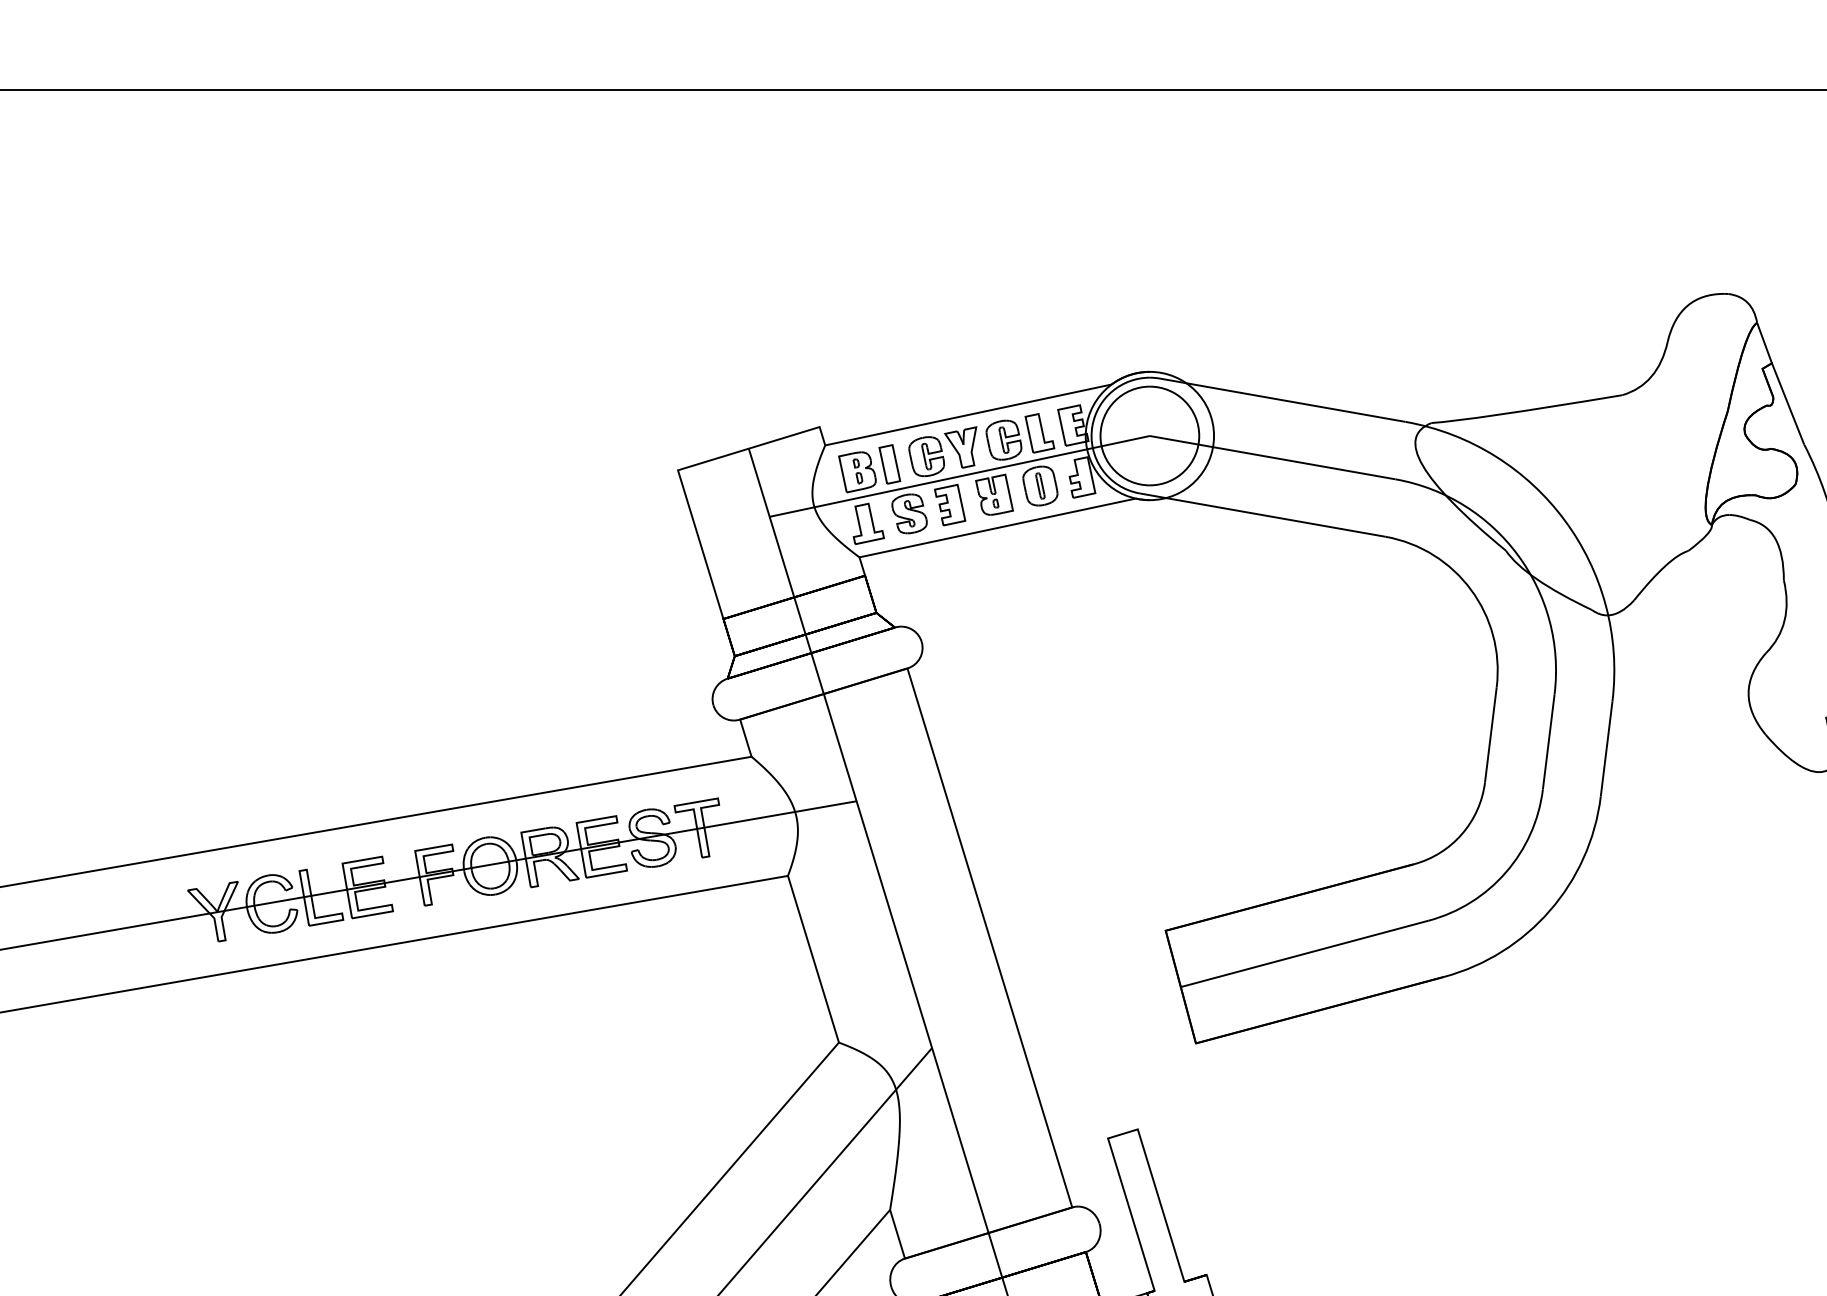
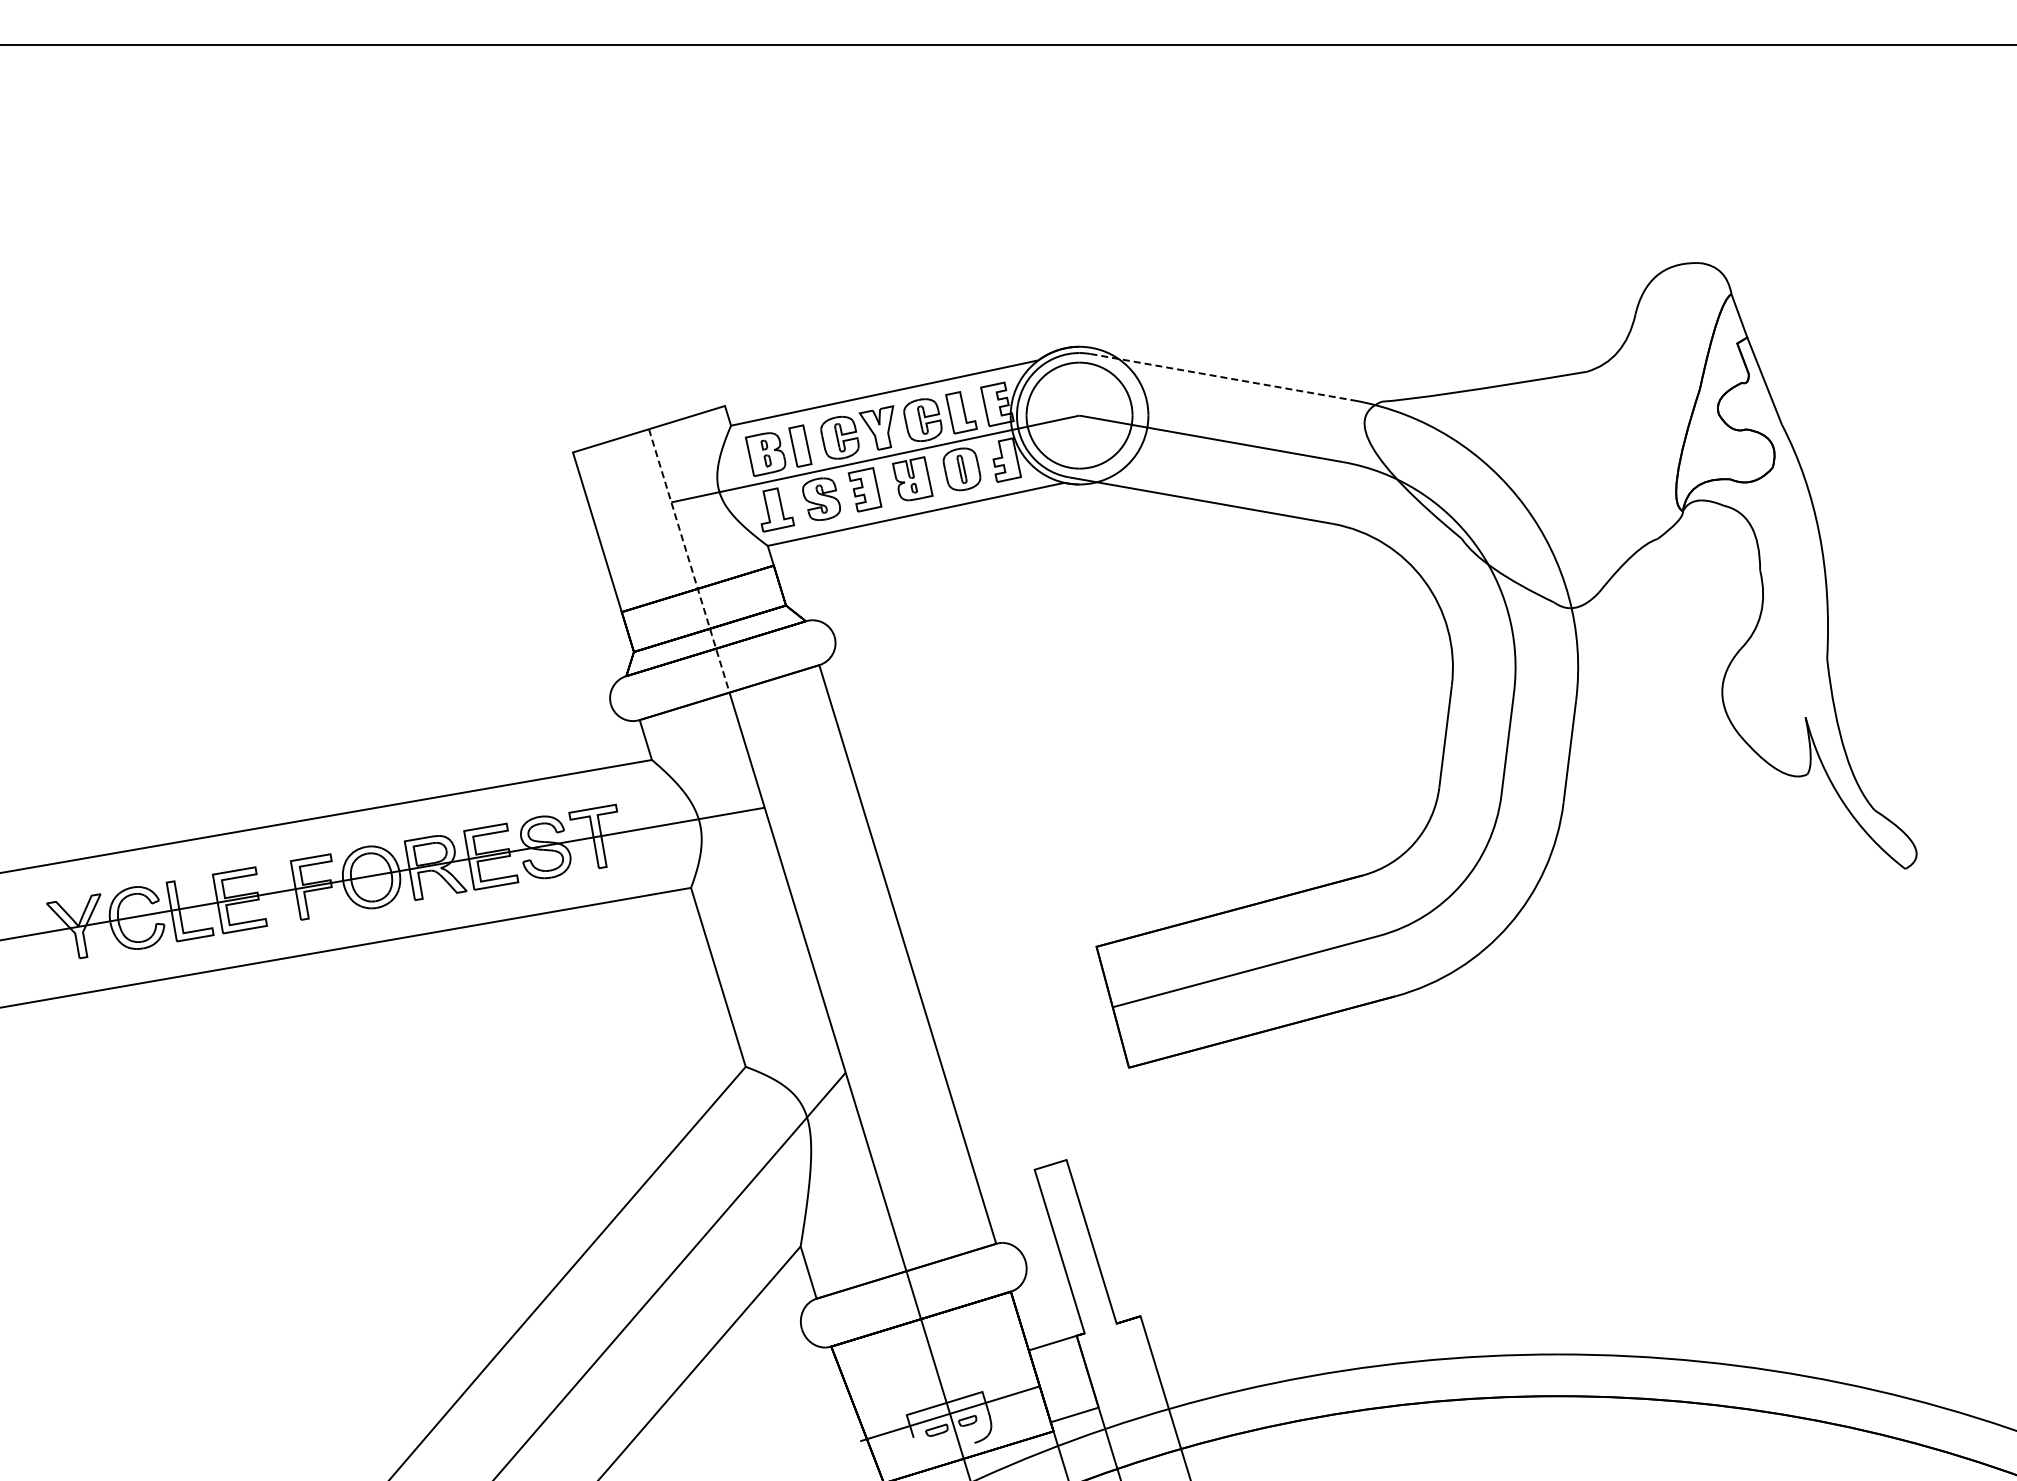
line: (1283, 400) -> (1222, 377), solid -> dashed
line: (786, 570) -> (689, 560), solid -> dashed

